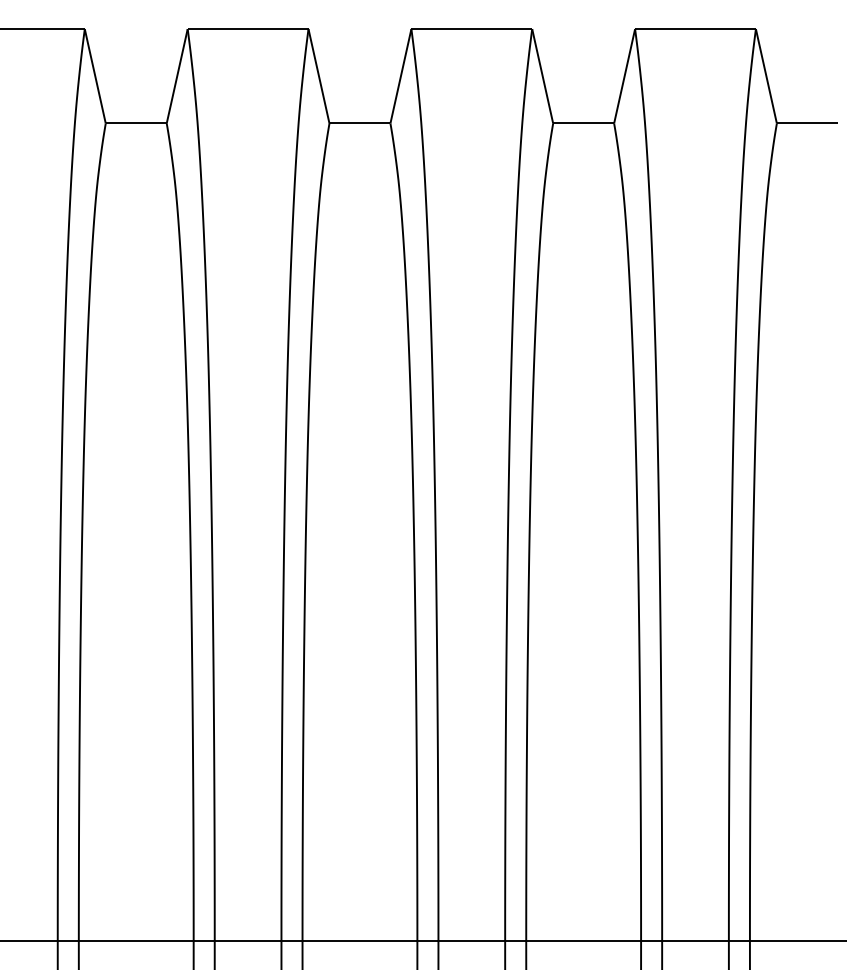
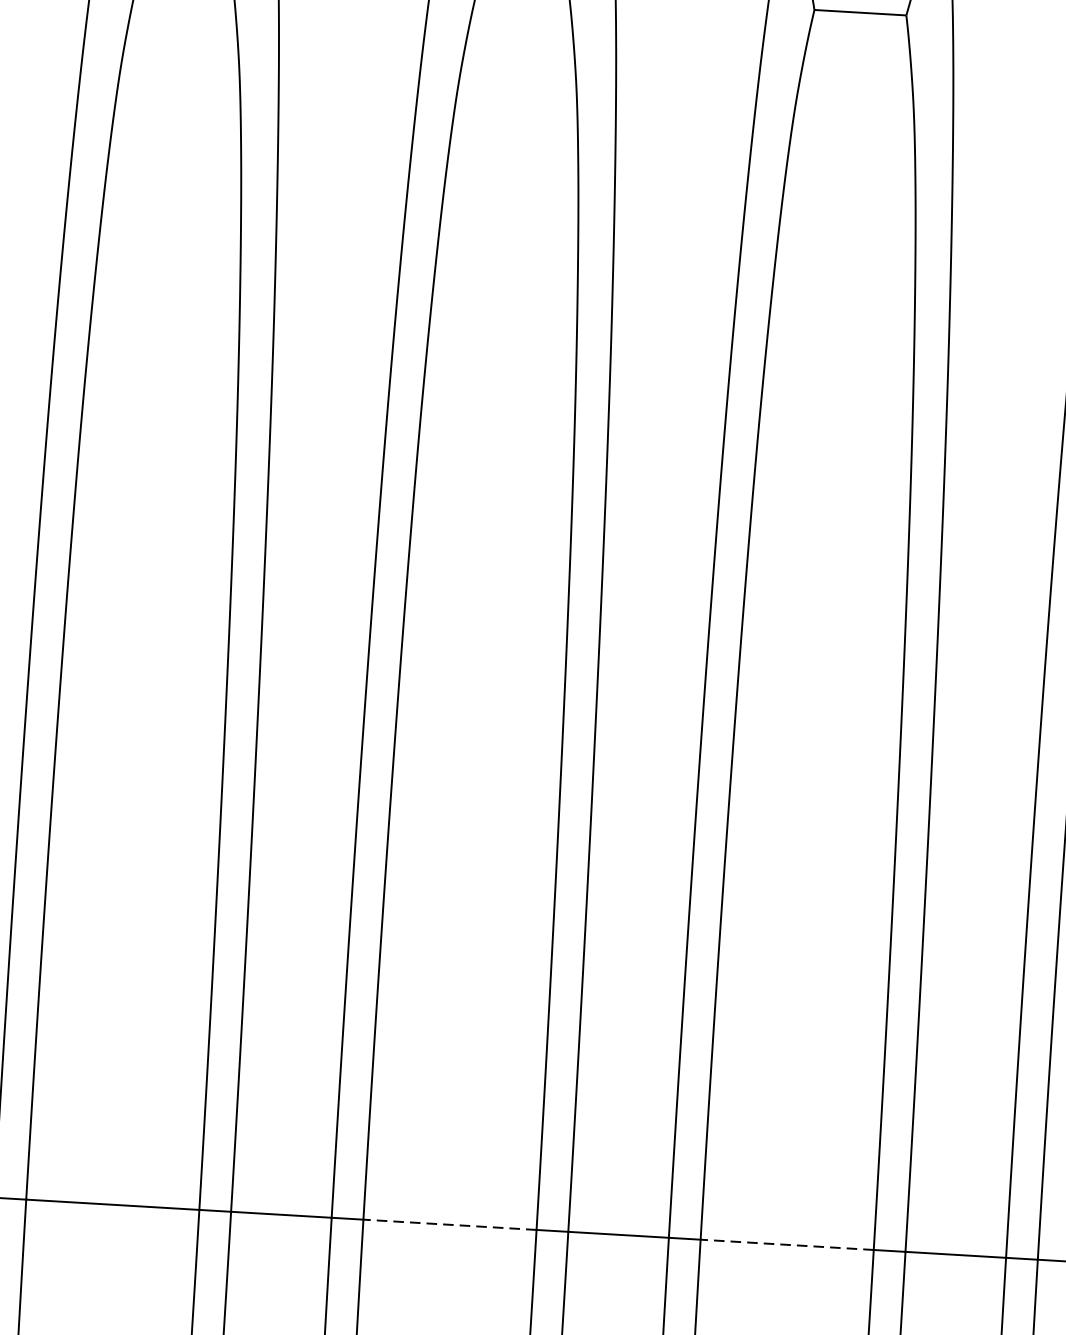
line: (359, 940) -> (449, 1224), solid -> dashed
line: (583, 940) -> (786, 1244), solid -> dashed

